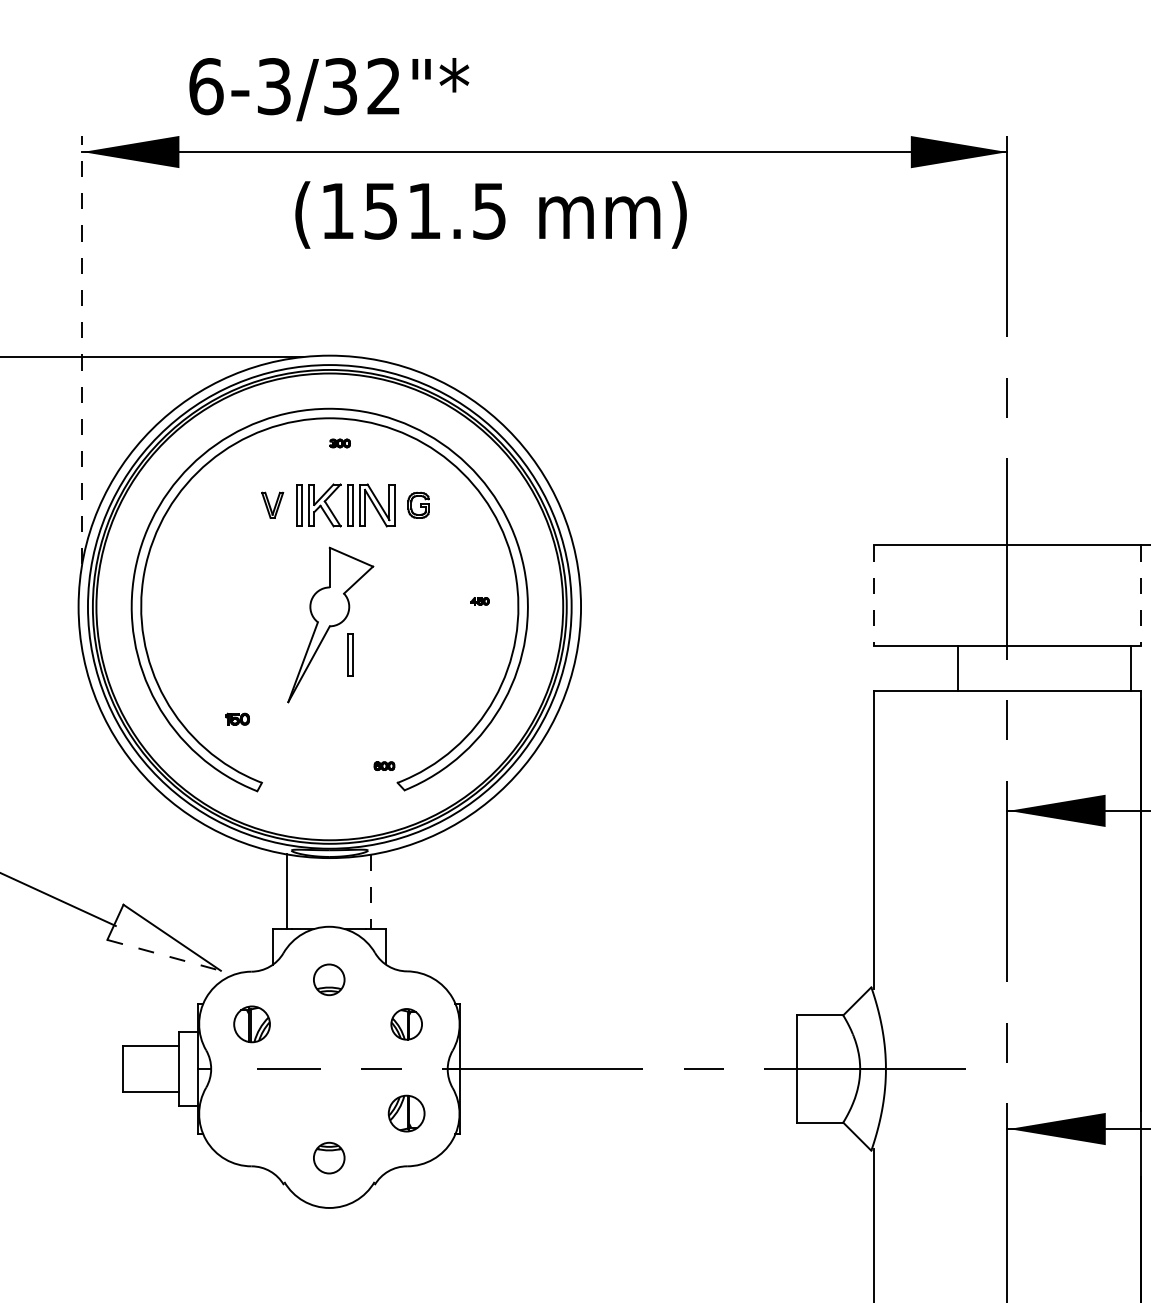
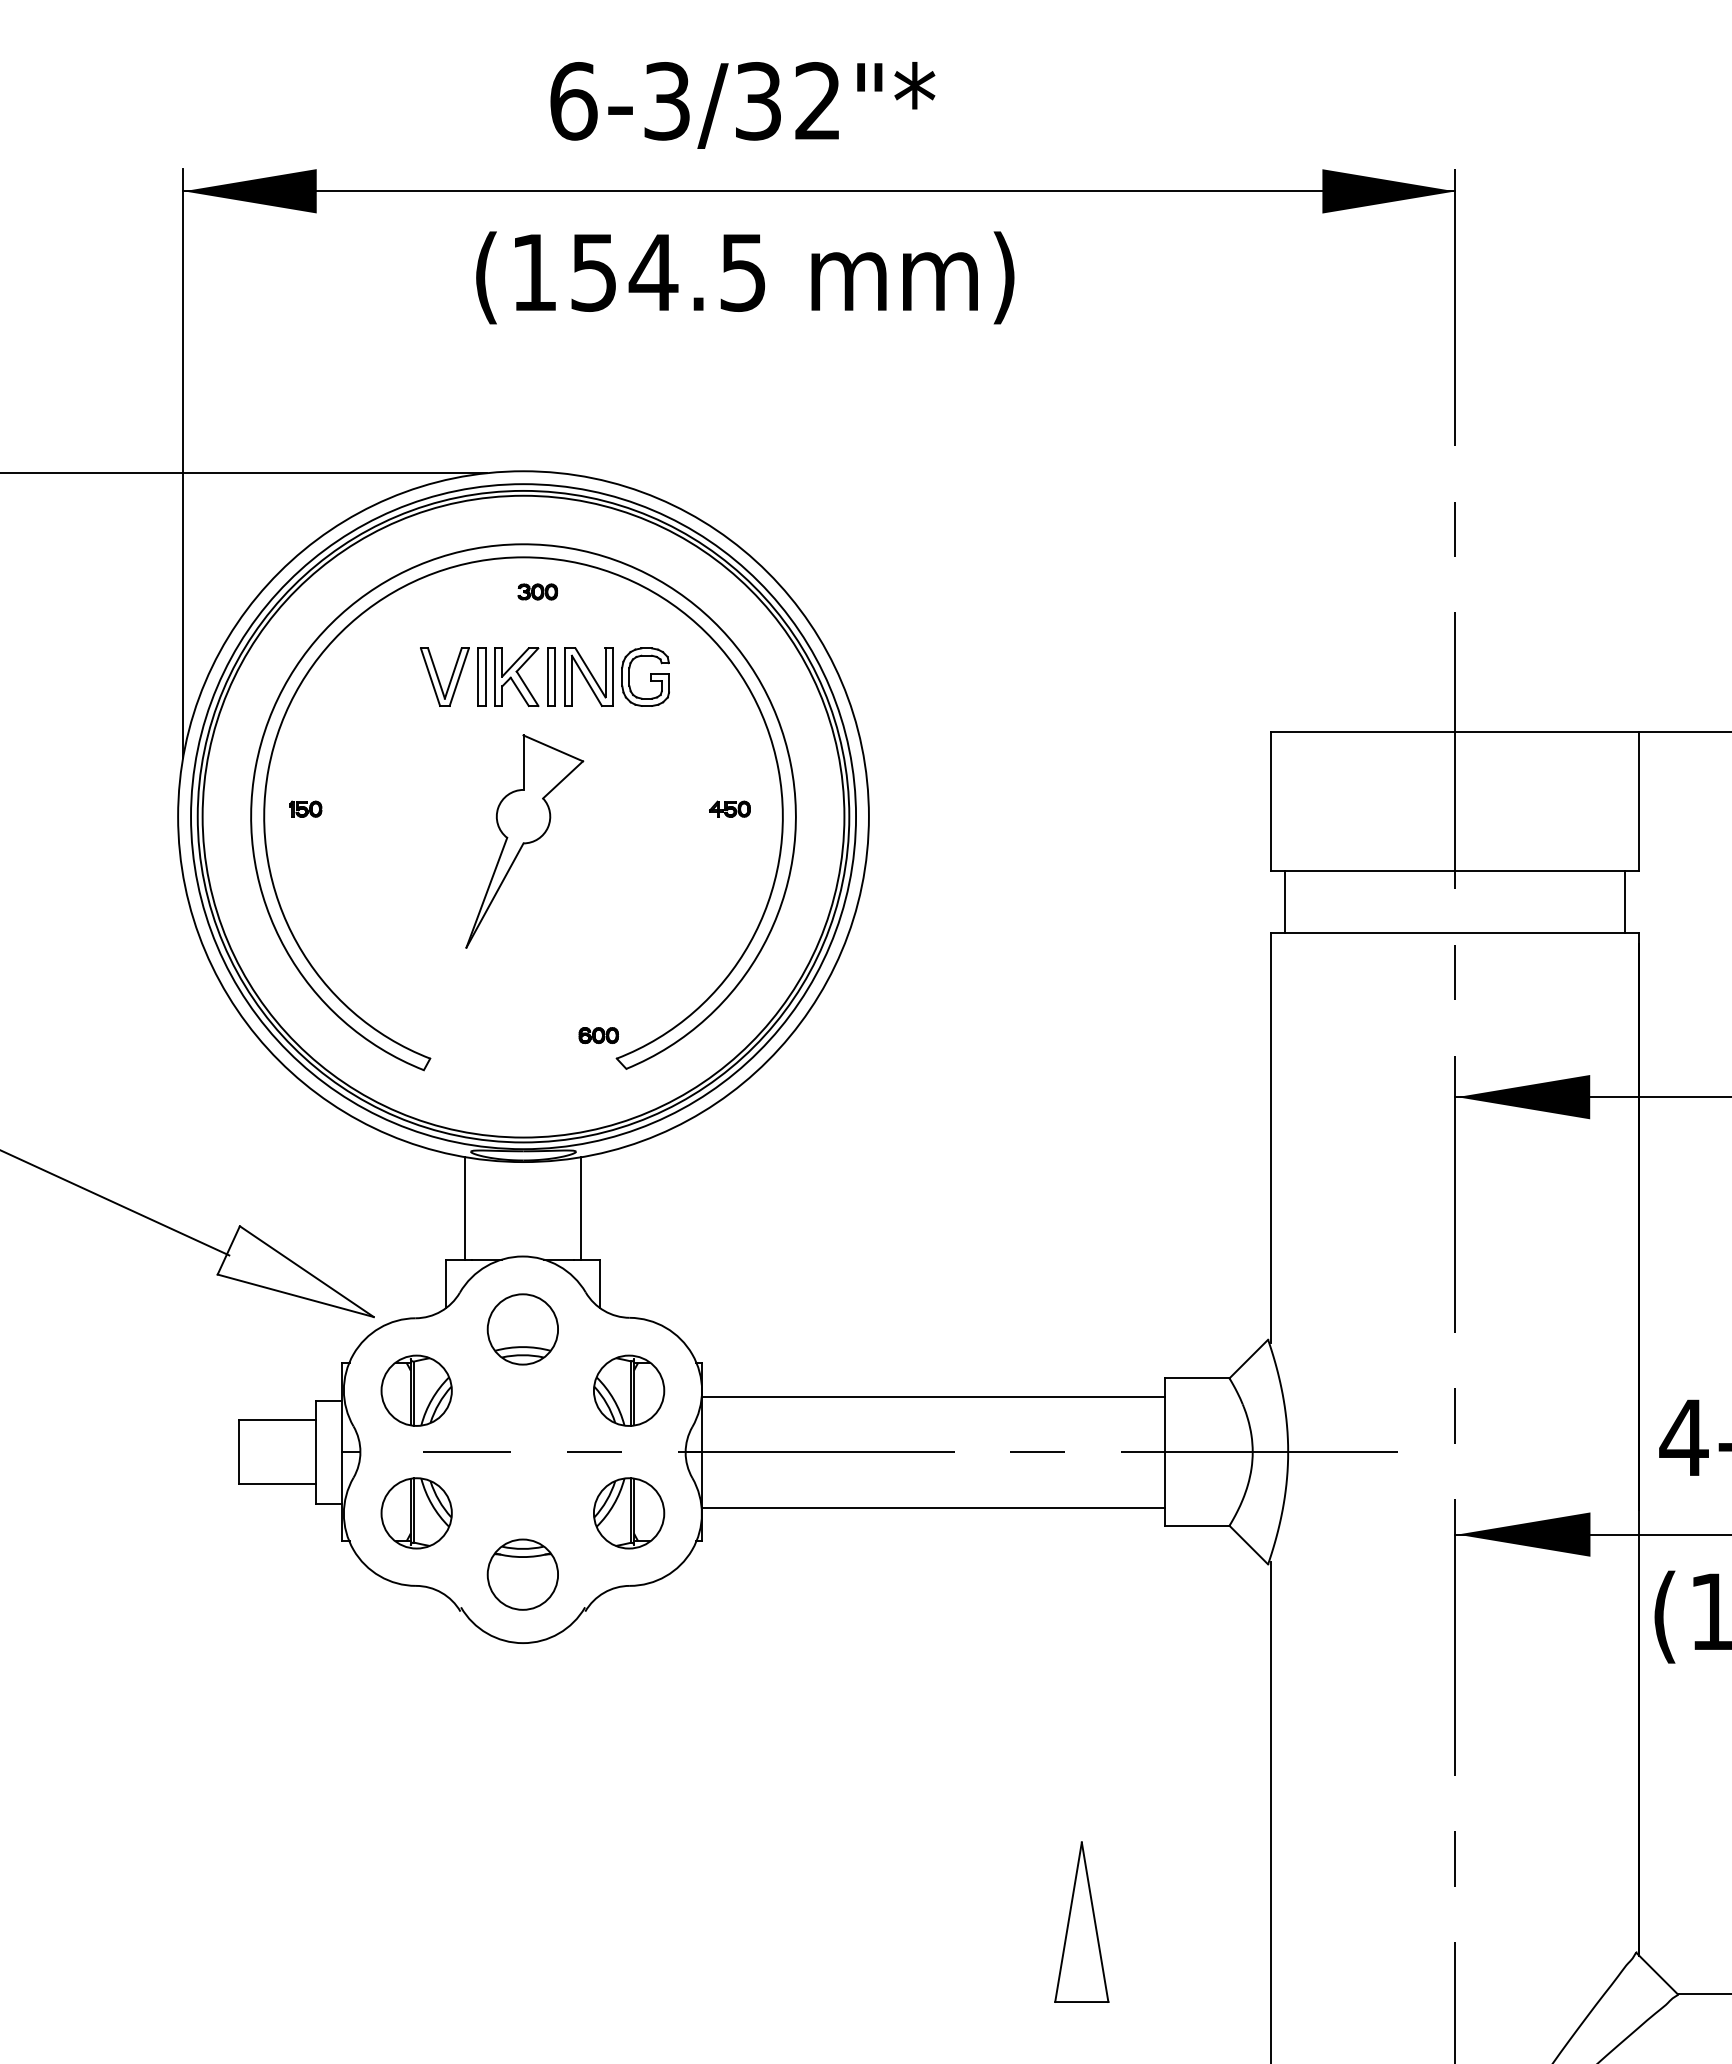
text: (329, 89) -> (742, 105), moved
text: (424, 211) -> (653, 272), (151.5 -> (154.5
line: (82, 349) -> (183, 462), dashed -> solid
part: (339, 443) -> (537, 591), size x1.43
part: (272, 504) -> (444, 676), size x1.67
part: (418, 504) -> (645, 676), size x1.67
line: (873, 595) -> (1271, 801), dashed -> solid
line: (1141, 595) -> (1639, 801), dashed -> solid
part: (479, 600) -> (729, 808), size x1.67
part: (350, 654) -> (551, 882), removed
line: (958, 668) -> (1285, 901), moved
part: (237, 718) -> (305, 808), moved
part: (384, 766) -> (598, 1035), size x1.43
line: (371, 891) -> (580, 1208), dashed -> solid
line: (163, 955) -> (295, 1295), dashed -> solid
part: (329, 979) -> (522, 1329), size x1.67
part: (251, 1024) -> (416, 1390), size x1.43
part: (406, 1024) -> (629, 1390), size x1.67
line: (627, 1028) -> (933, 1396), added
line: (627, 1109) -> (933, 1507), added
part: (251, 1113) -> (416, 1513), added
part: (406, 1113) -> (629, 1513), size x1.43
part: (329, 1158) -> (522, 1574), size x1.67

